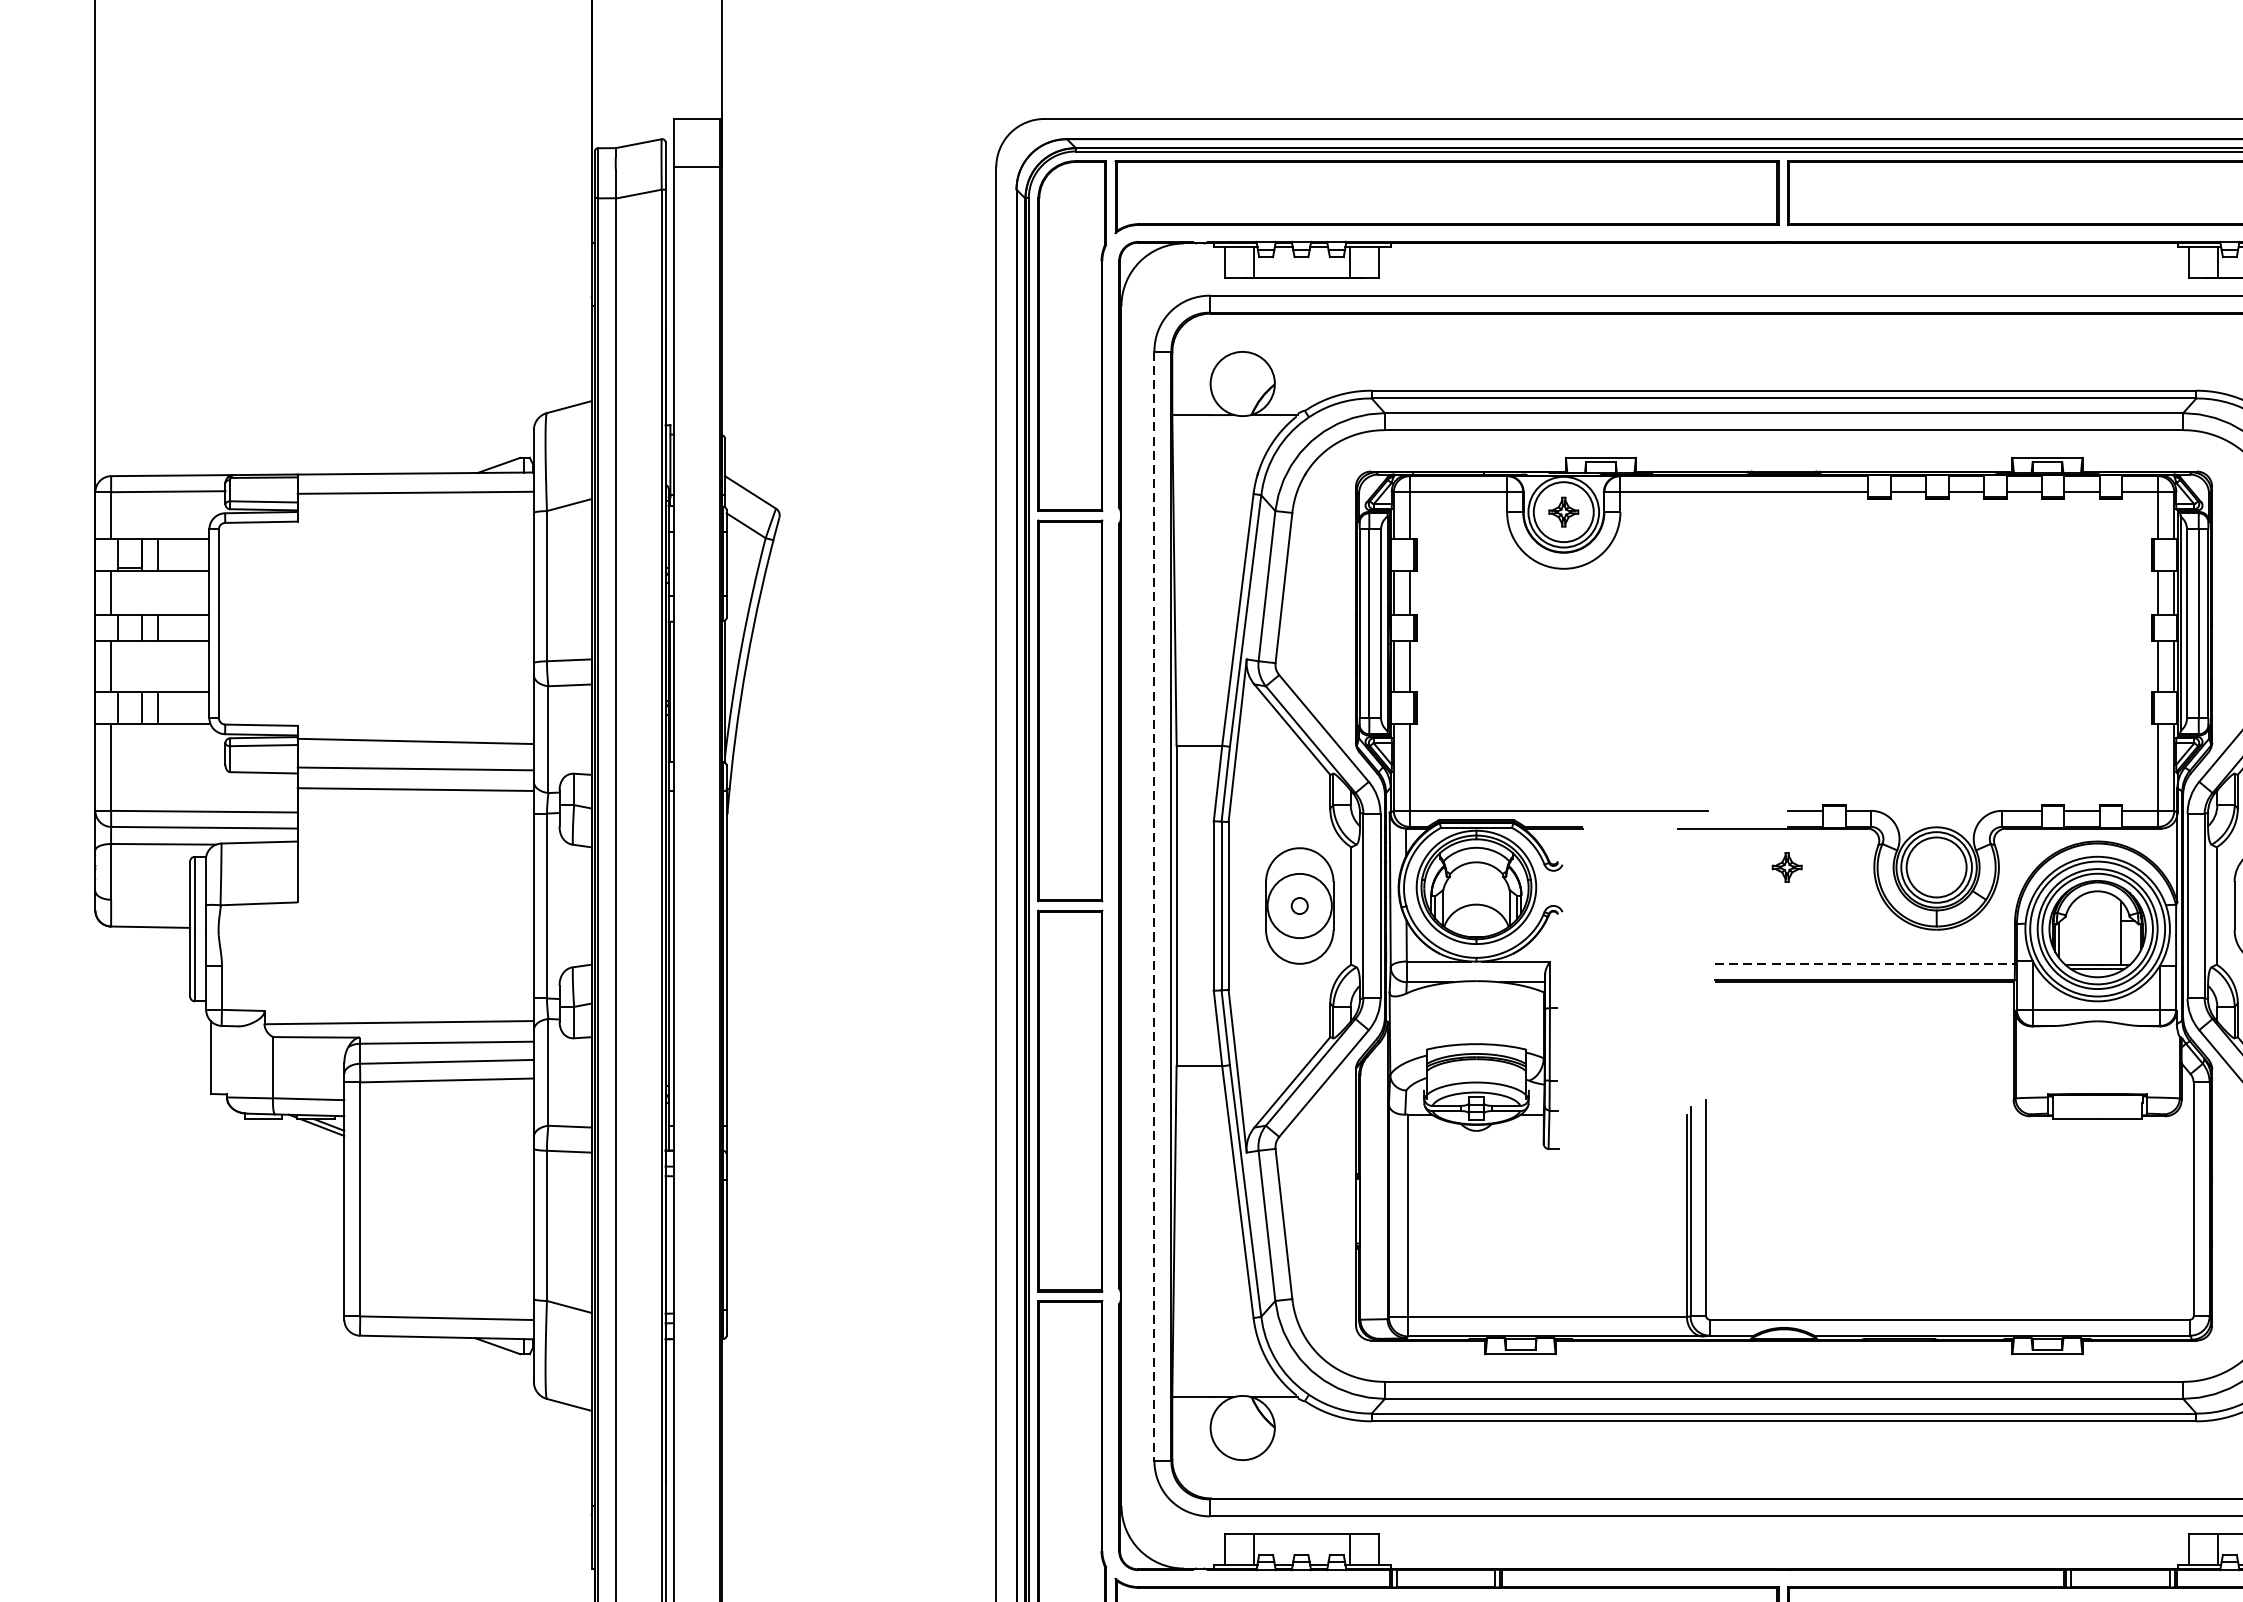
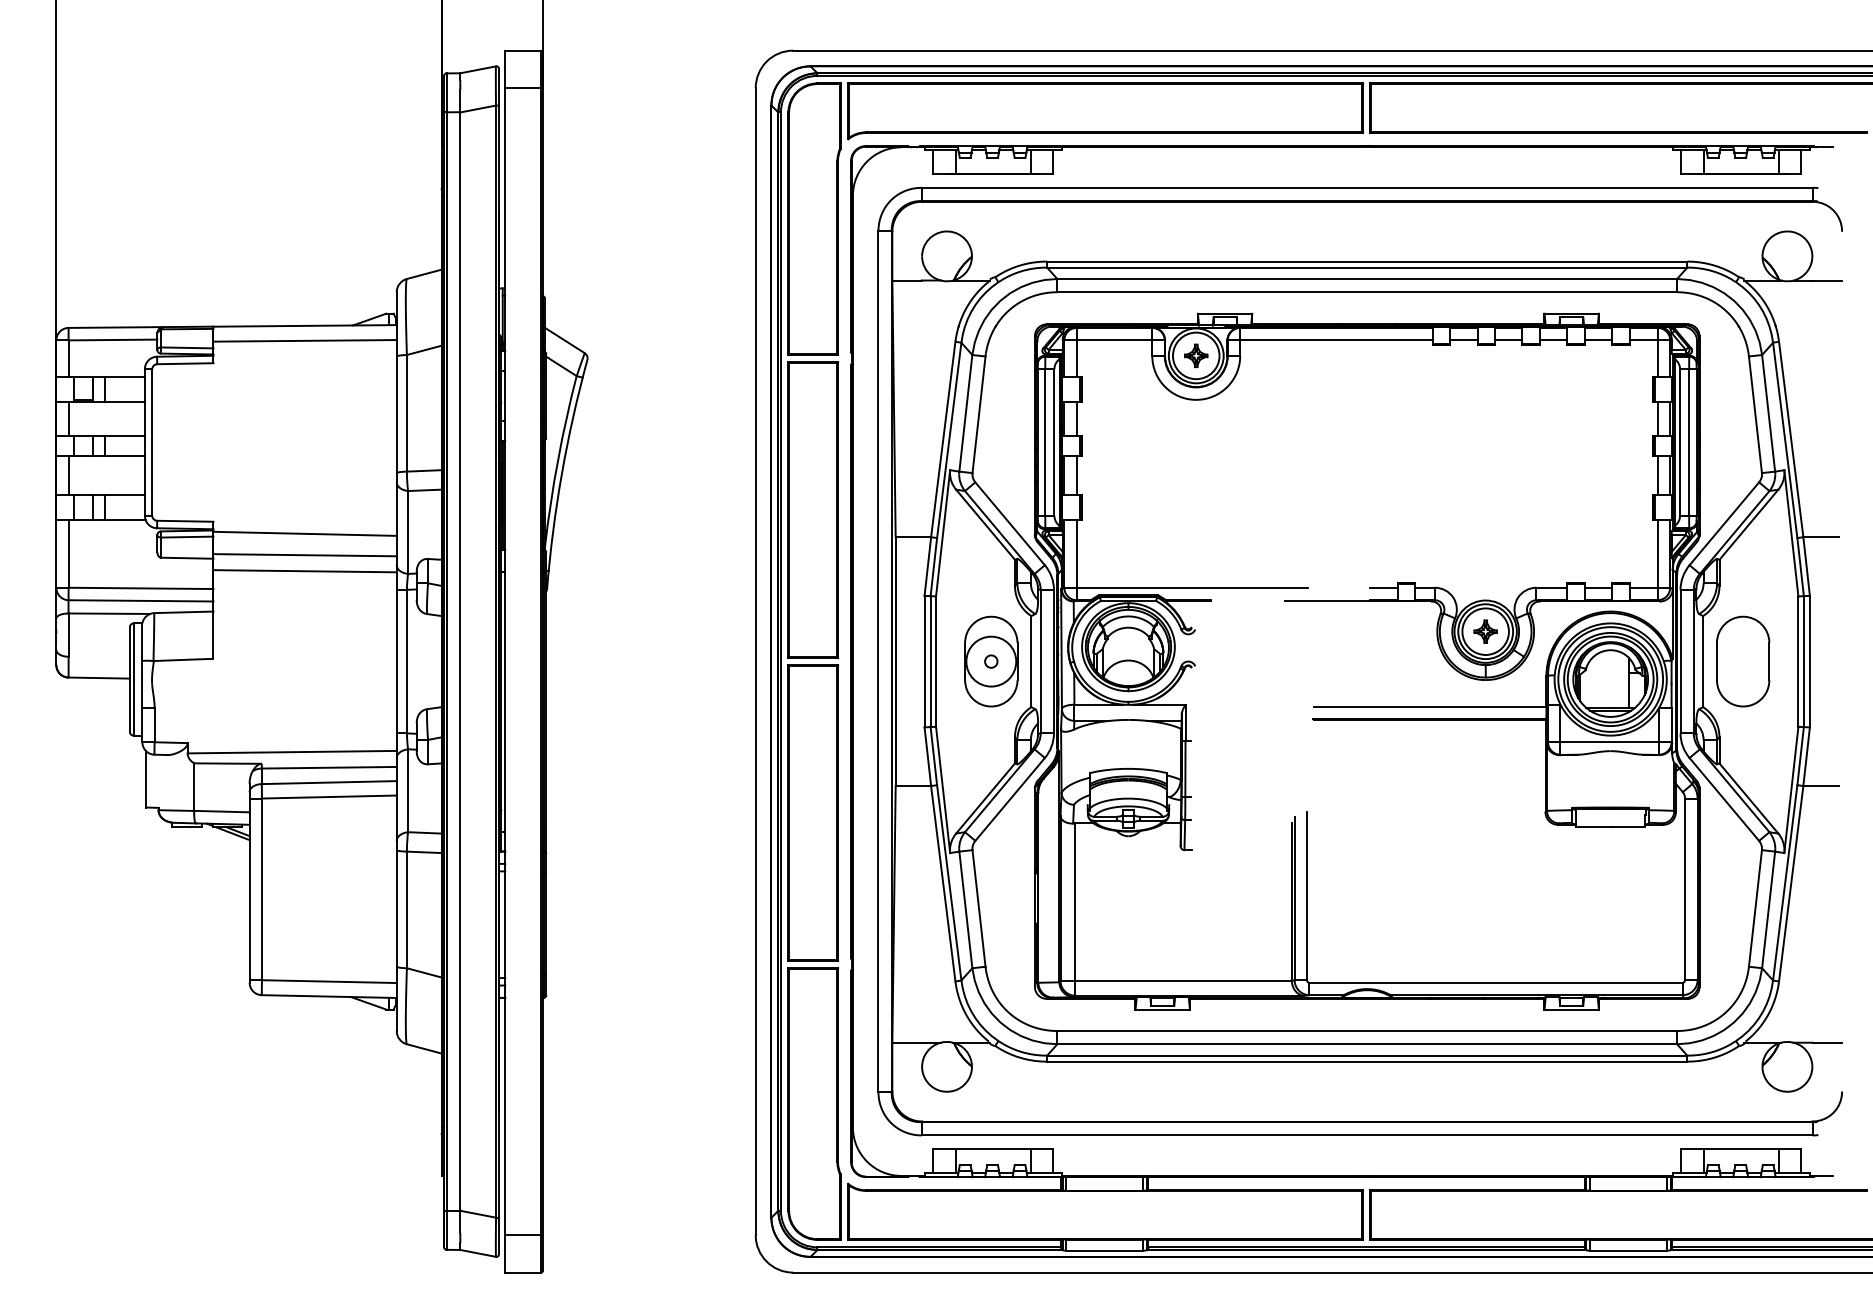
part: (1786, 867) -> (1485, 631), moved
line: (1154, 907) -> (878, 662), dashed -> solid
line: (1865, 963) -> (1430, 706), dashed -> solid

